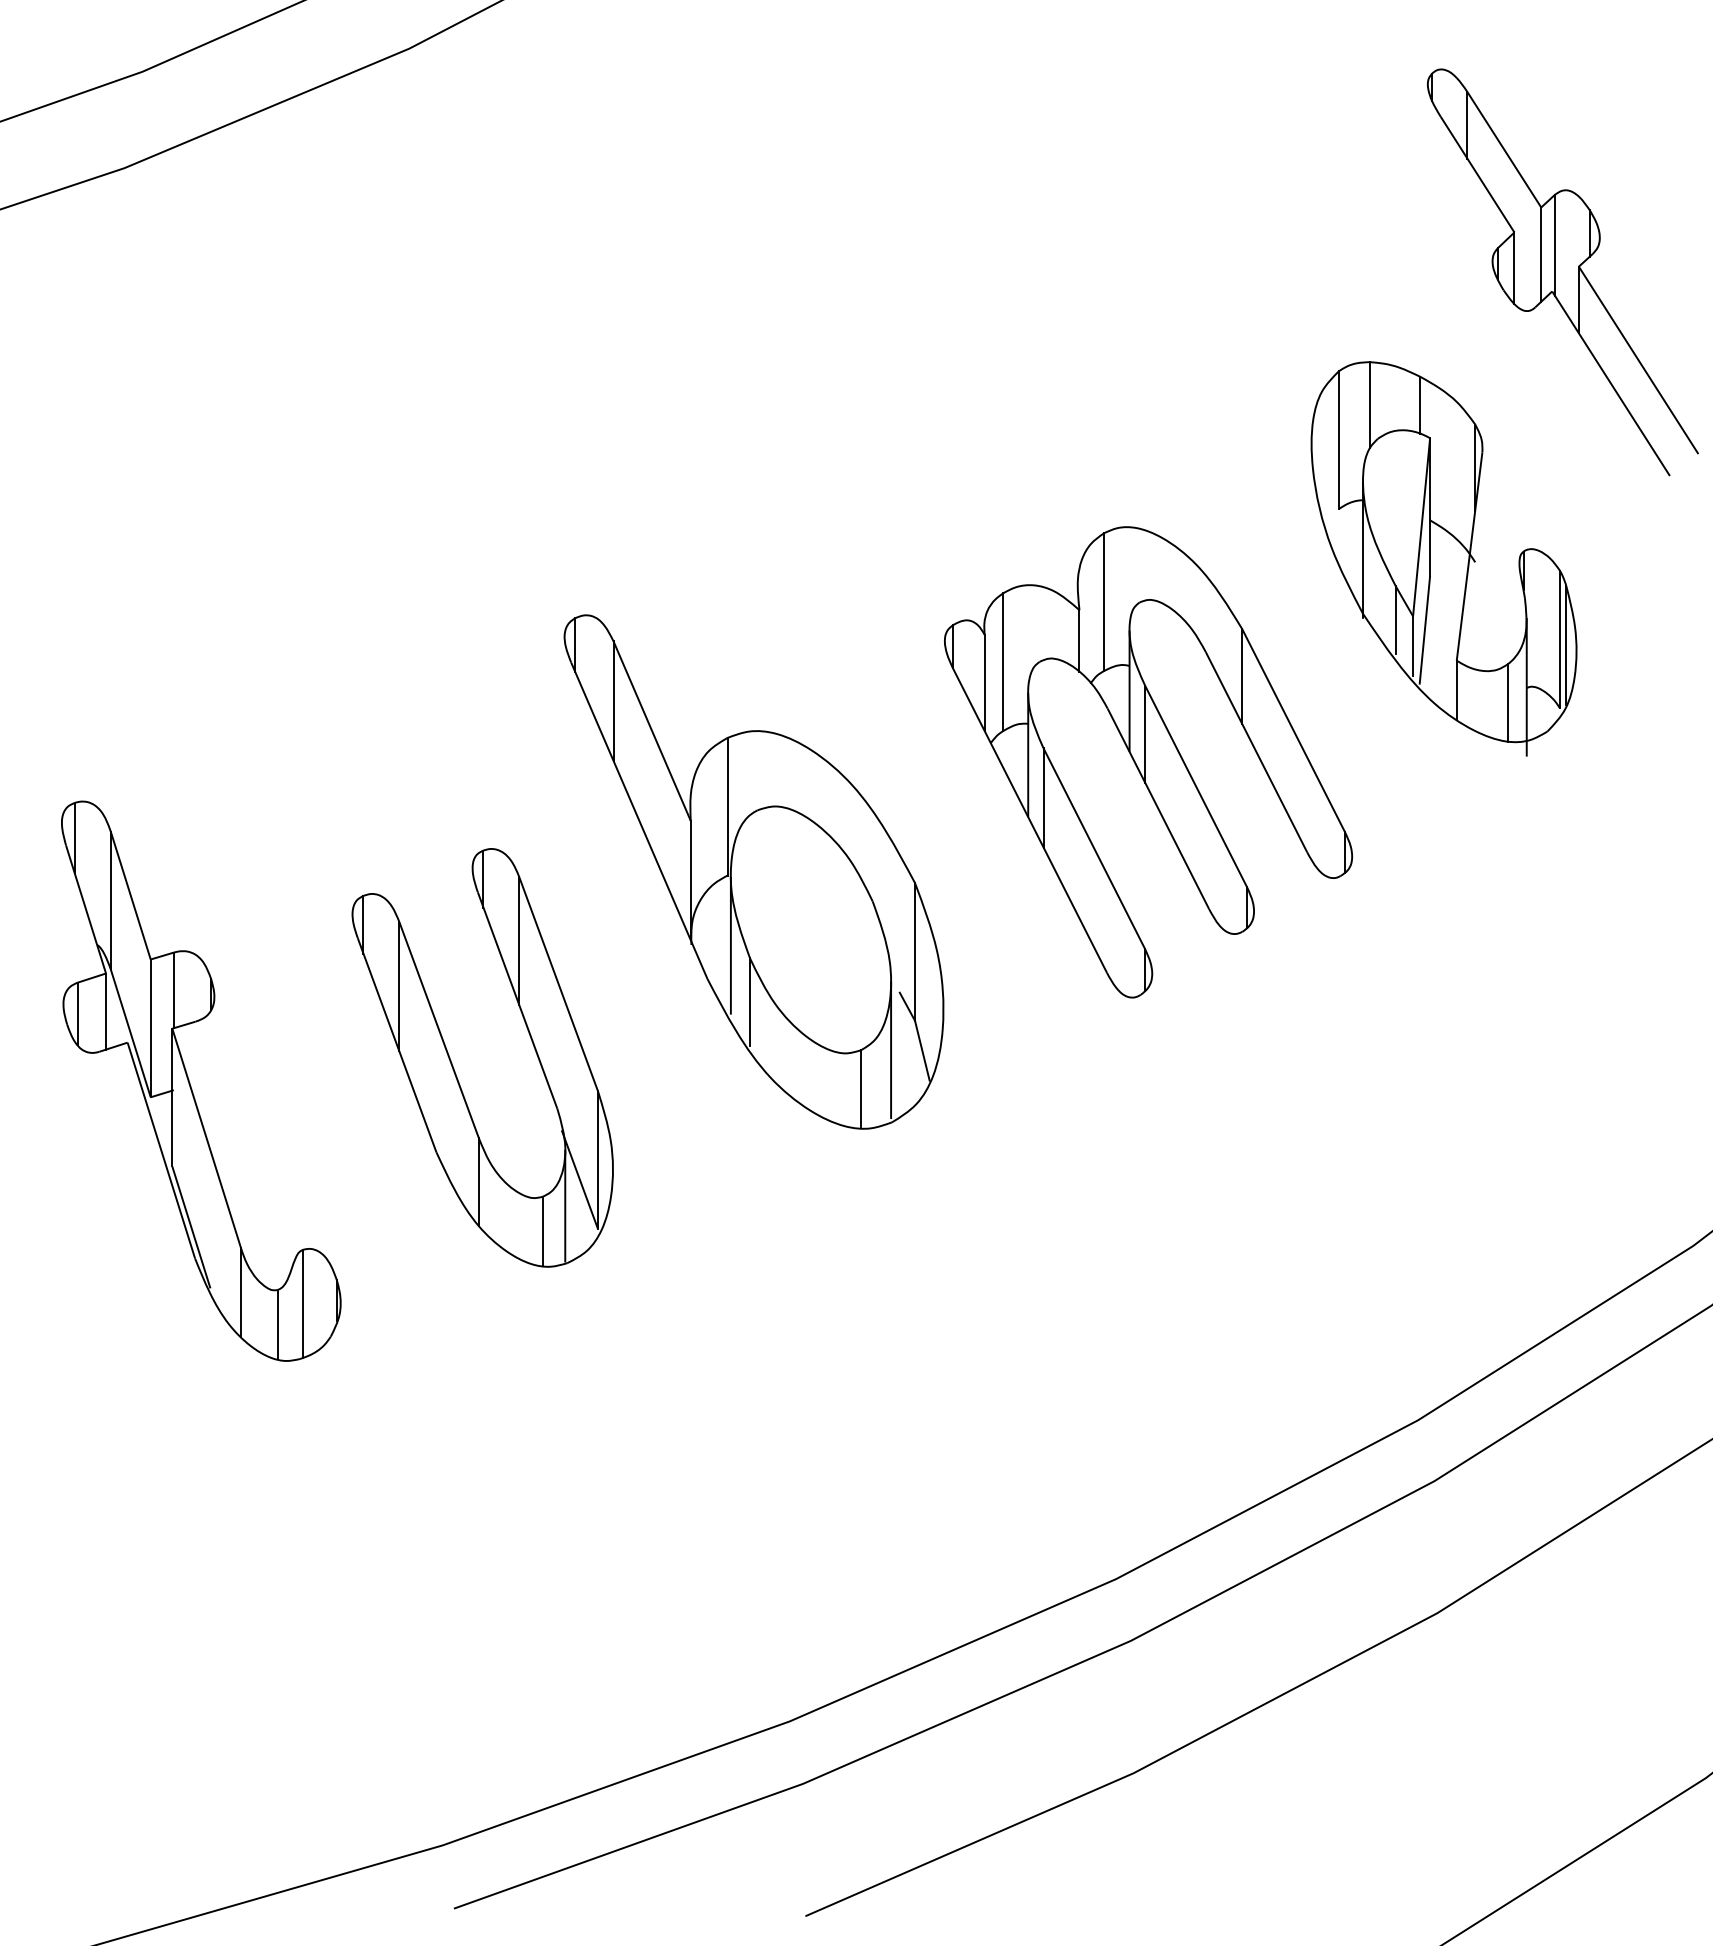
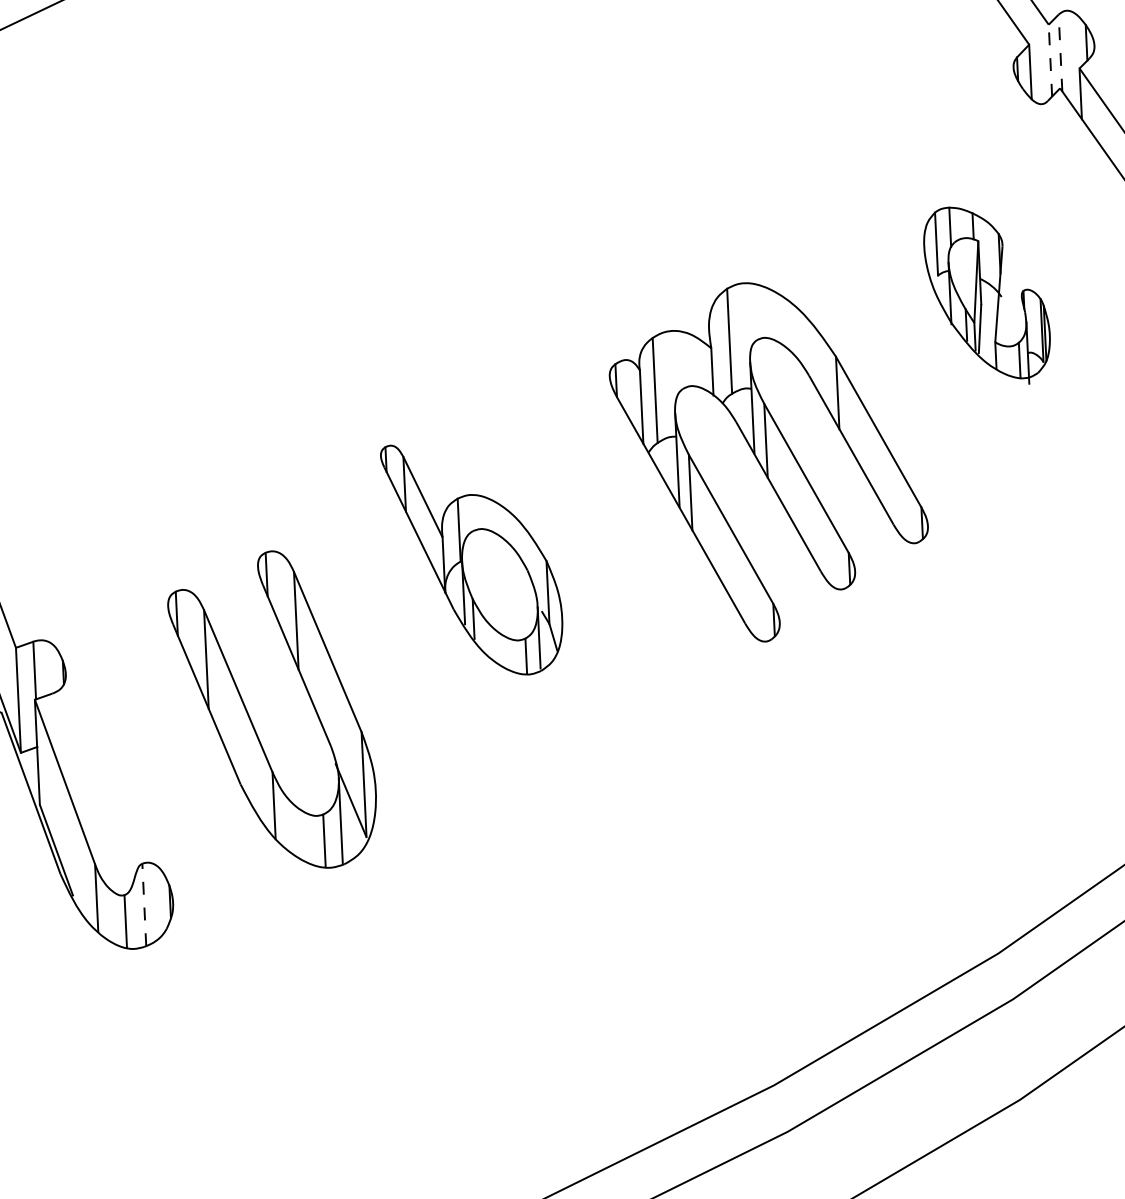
line: (1554, 245) -> (1060, 53), solid -> dashed
line: (1541, 254) -> (1050, 60), solid -> dashed
part: (1443, 558) -> (986, 295), size x0.6
part: (753, 871) -> (472, 559), size x0.6
line: (302, 1303) -> (144, 904), solid -> dashed

